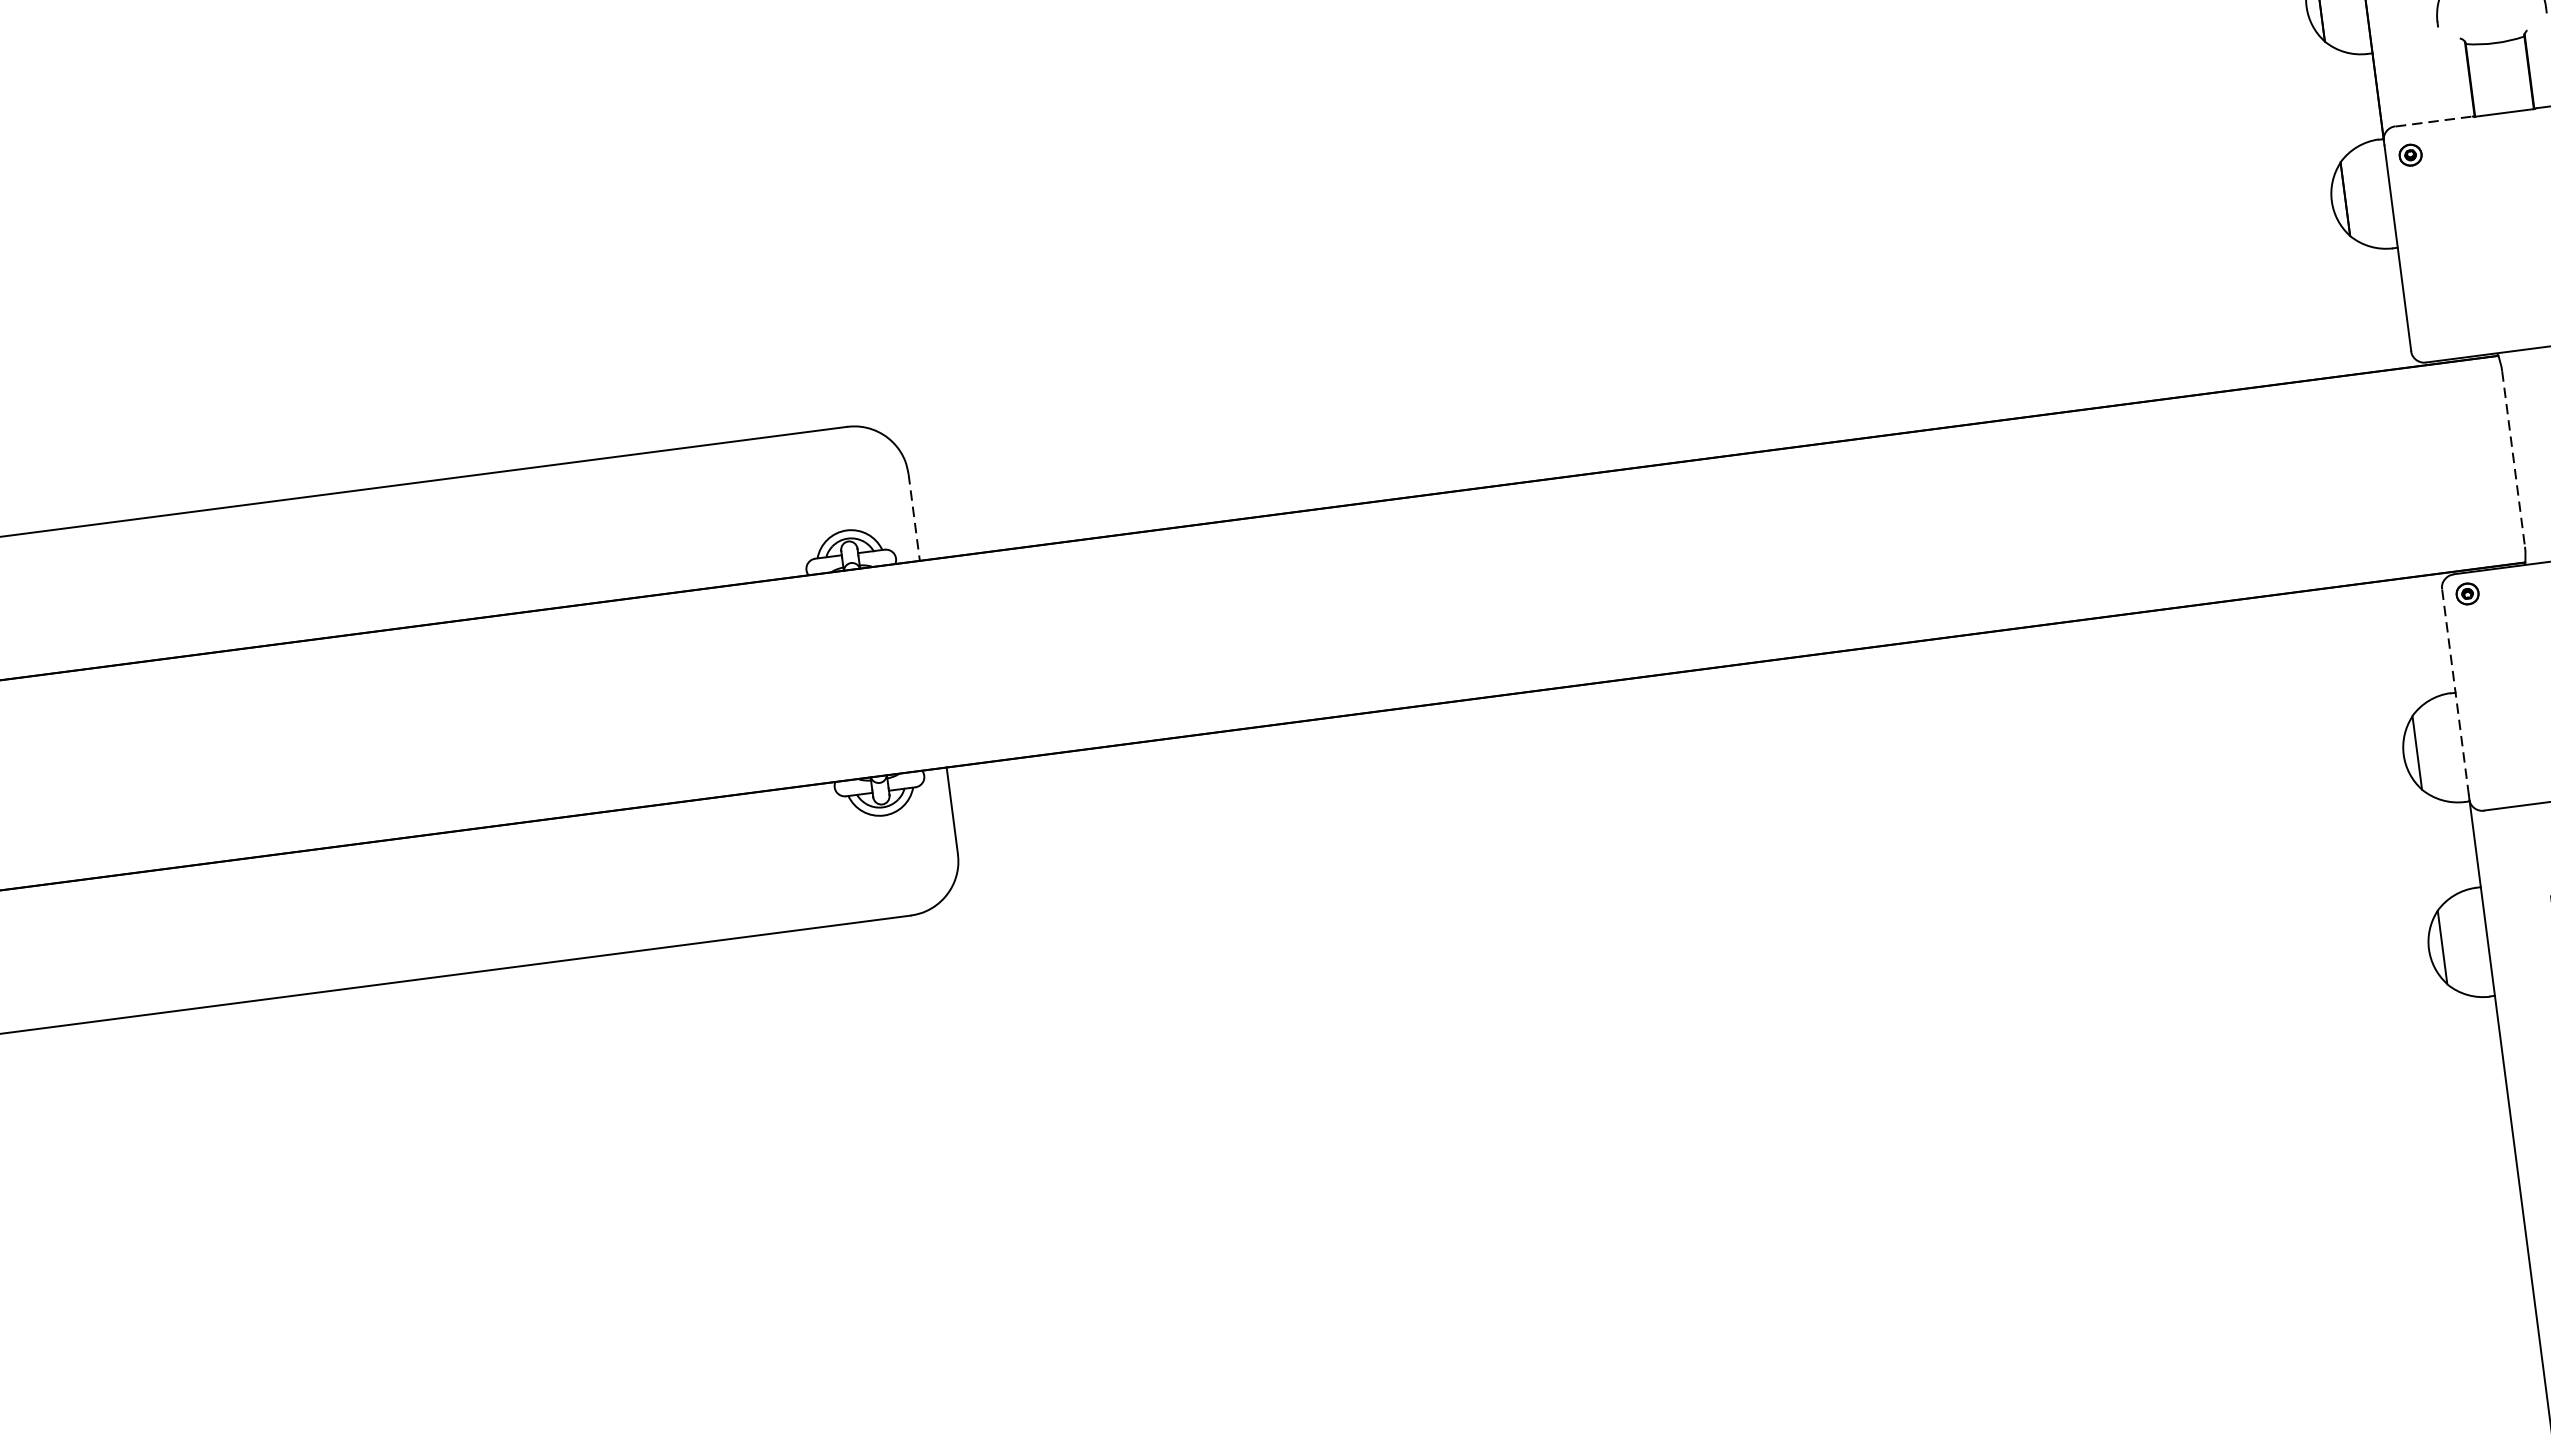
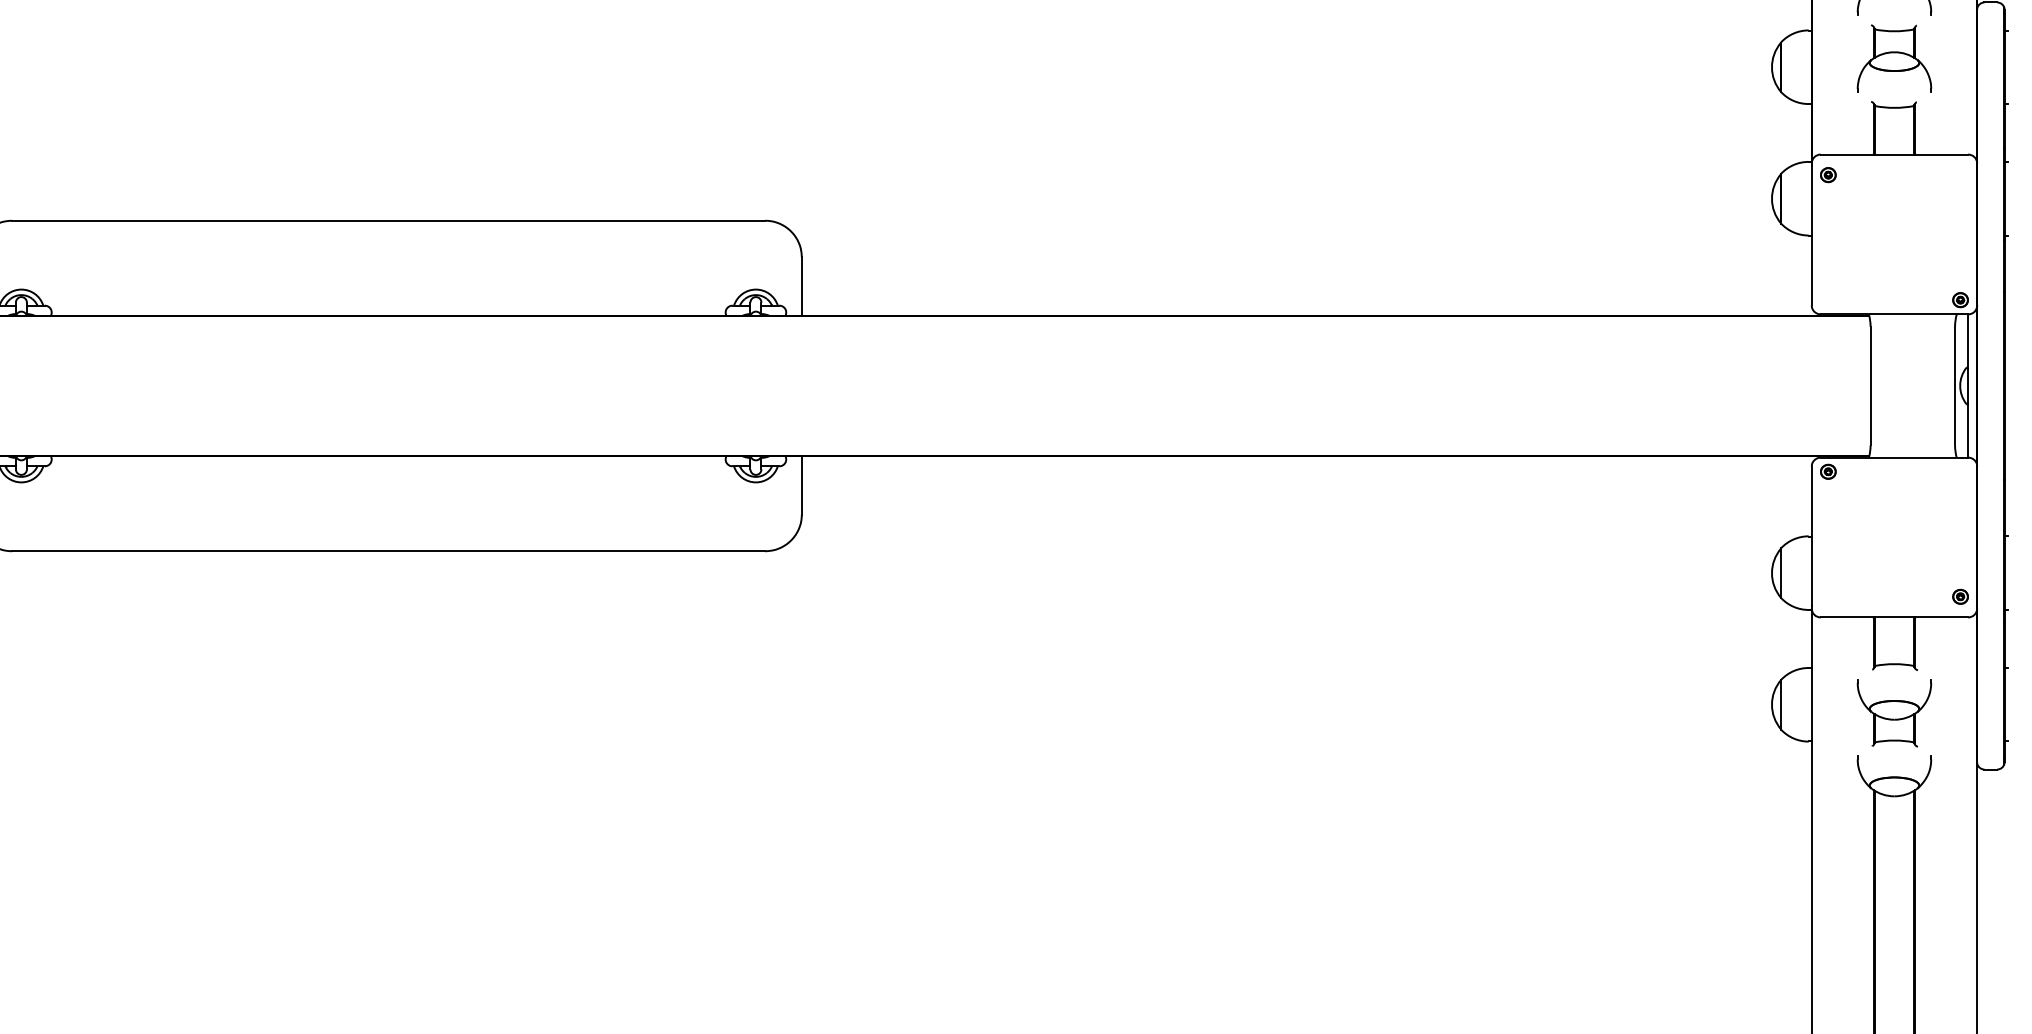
line: (2433, 121) -> (1846, 154), dashed -> solid
line: (2513, 459) -> (1870, 386), dashed -> solid
line: (913, 518) -> (801, 287), dashed -> solid
line: (2455, 692) -> (1811, 536), dashed -> solid

